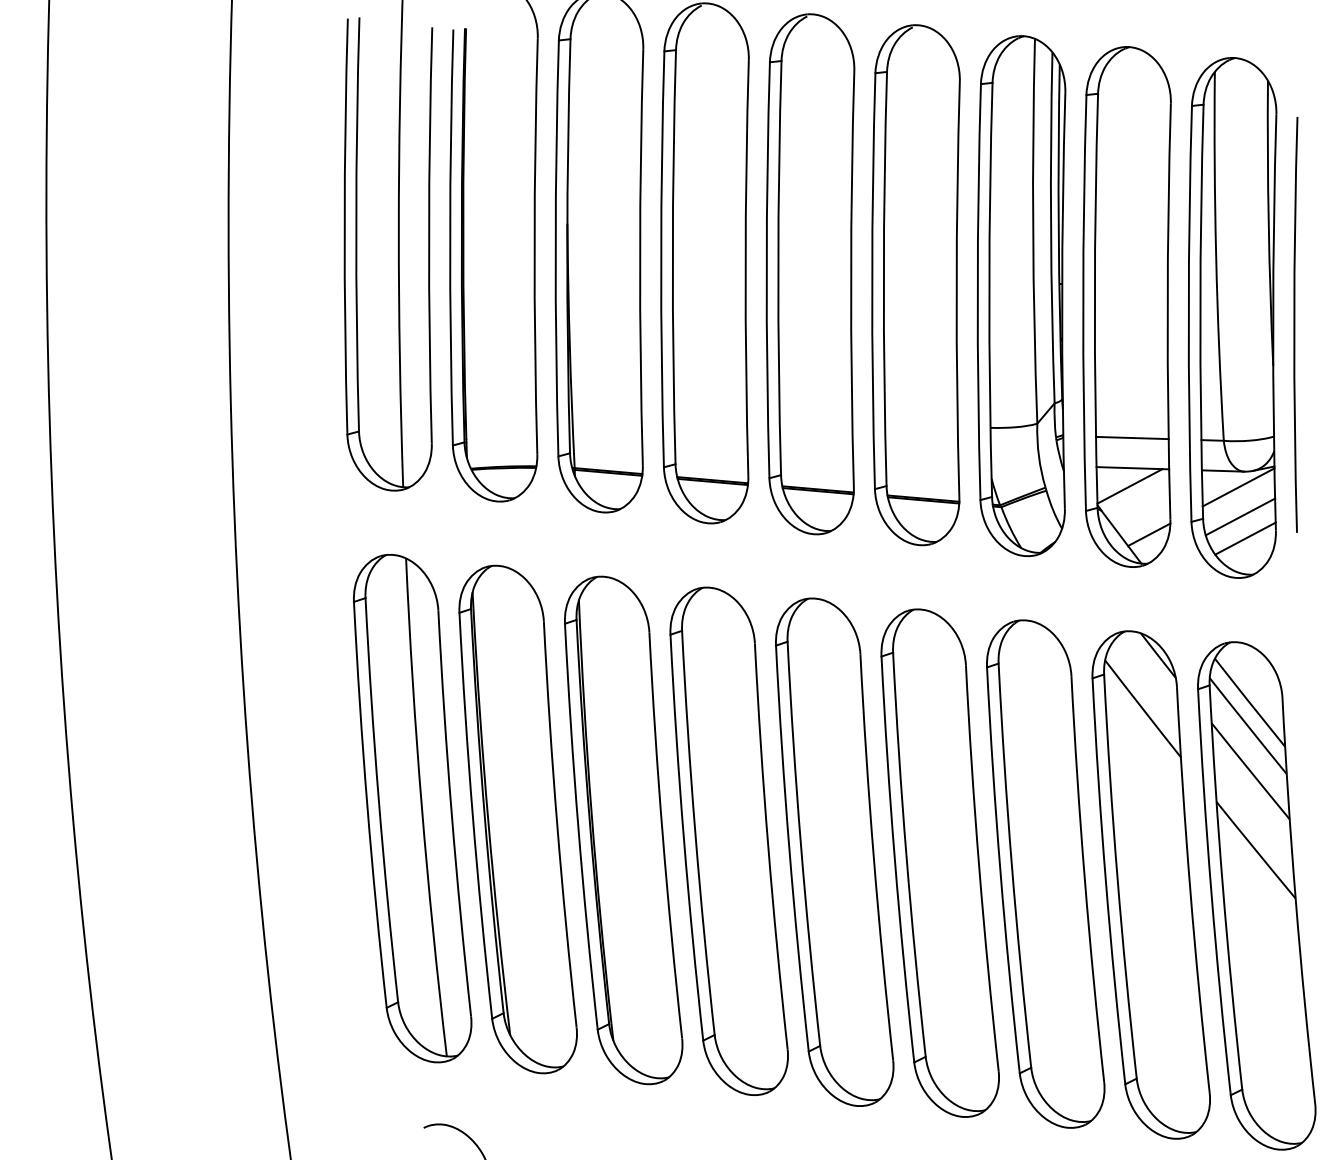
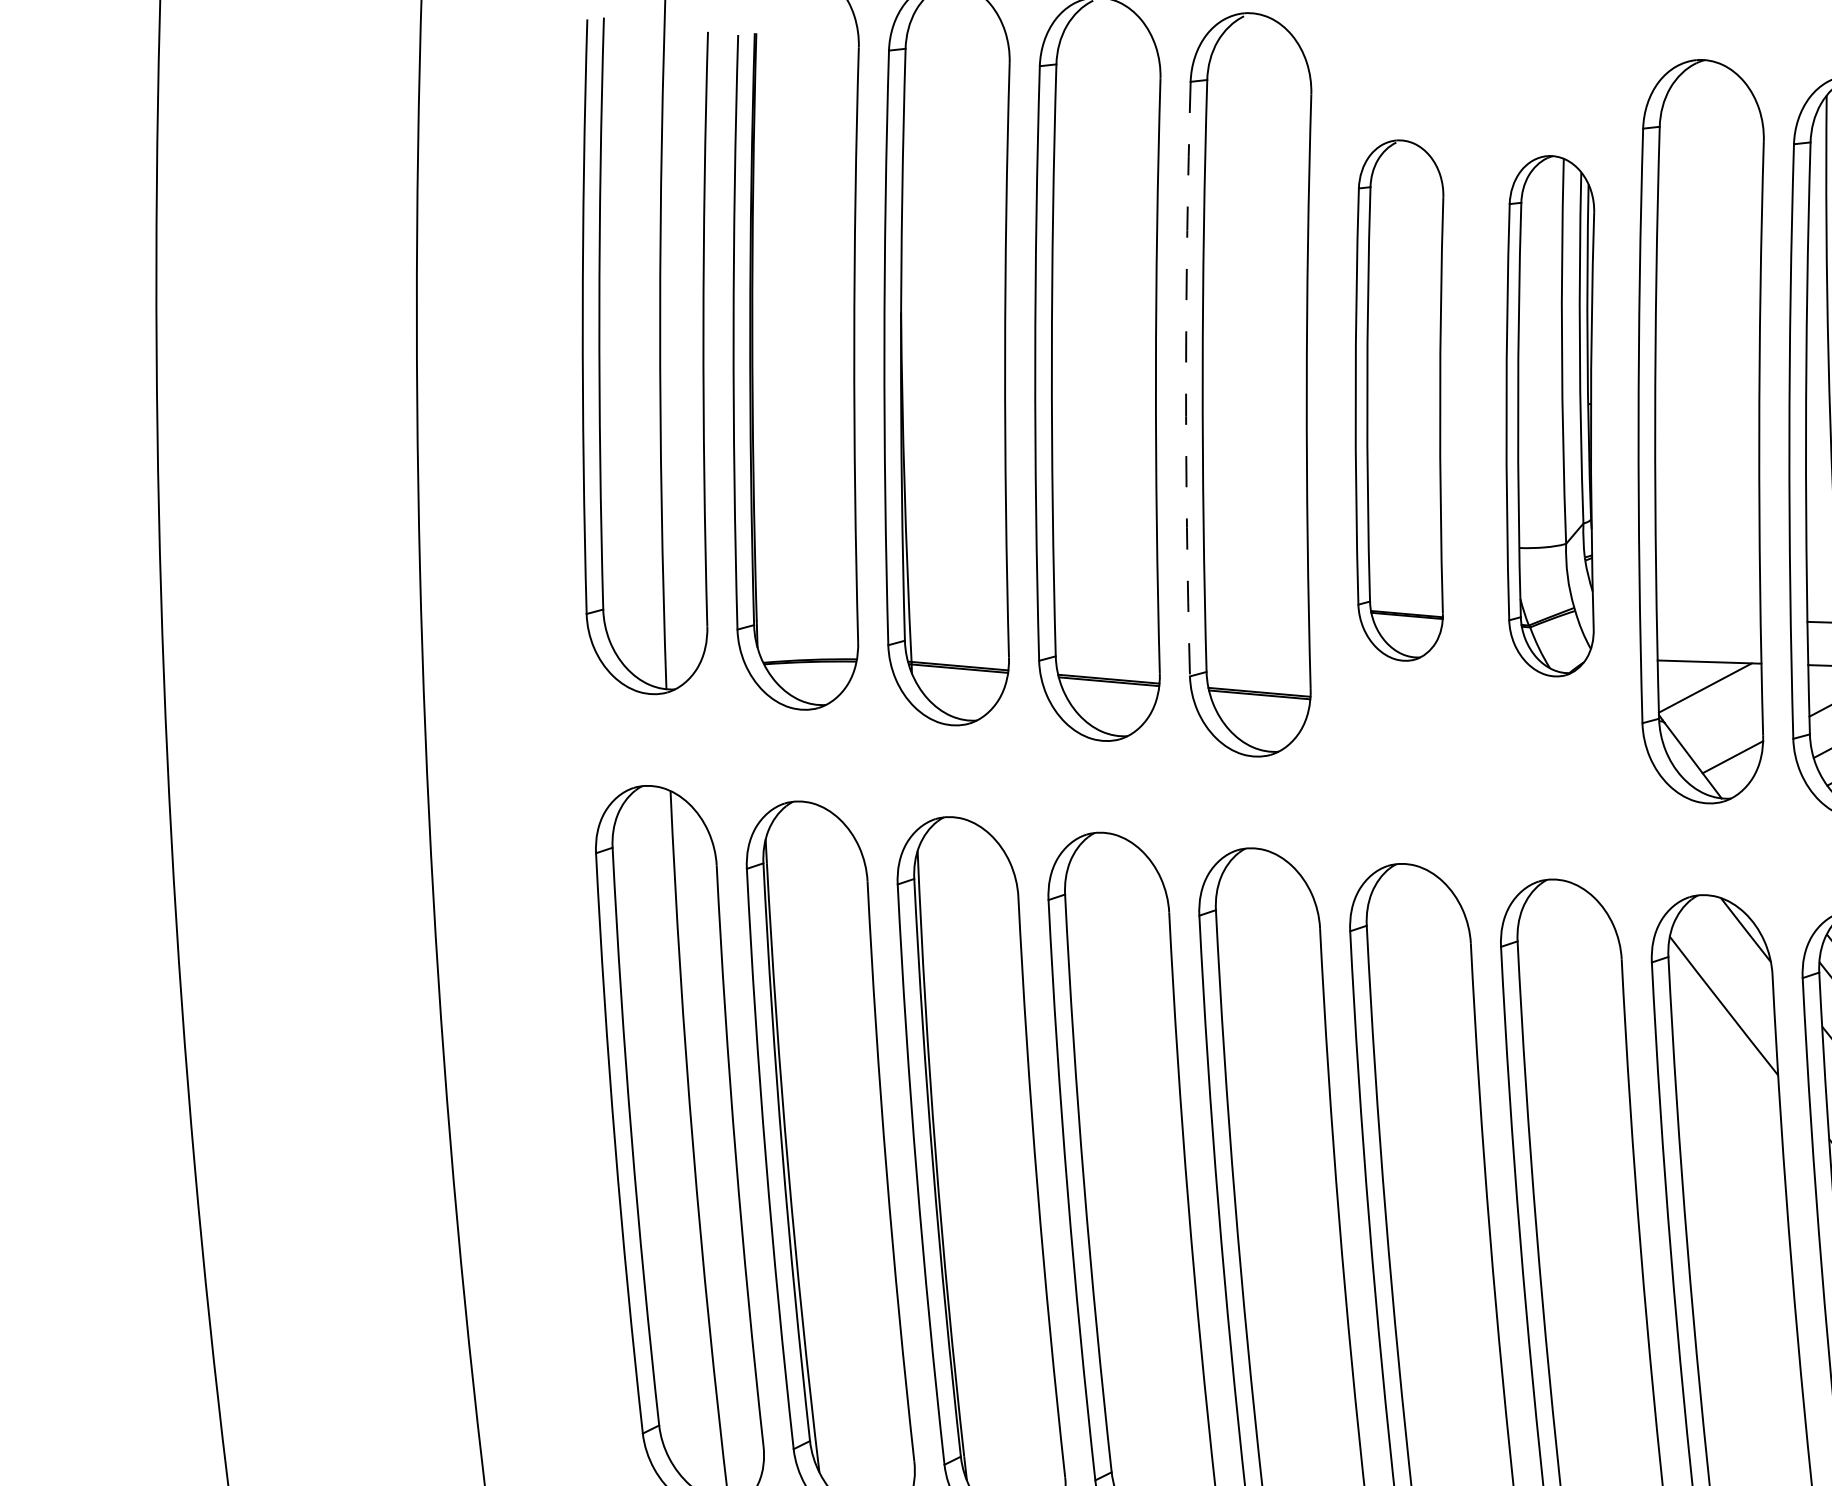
arc: (766, 270) -> (1185, 379), solid -> dashed
part: (915, 285) -> (1398, 400), size x0.7
part: (1021, 296) -> (1550, 416), size x0.7
line: (1132, 437) -> (1708, 618), removed

